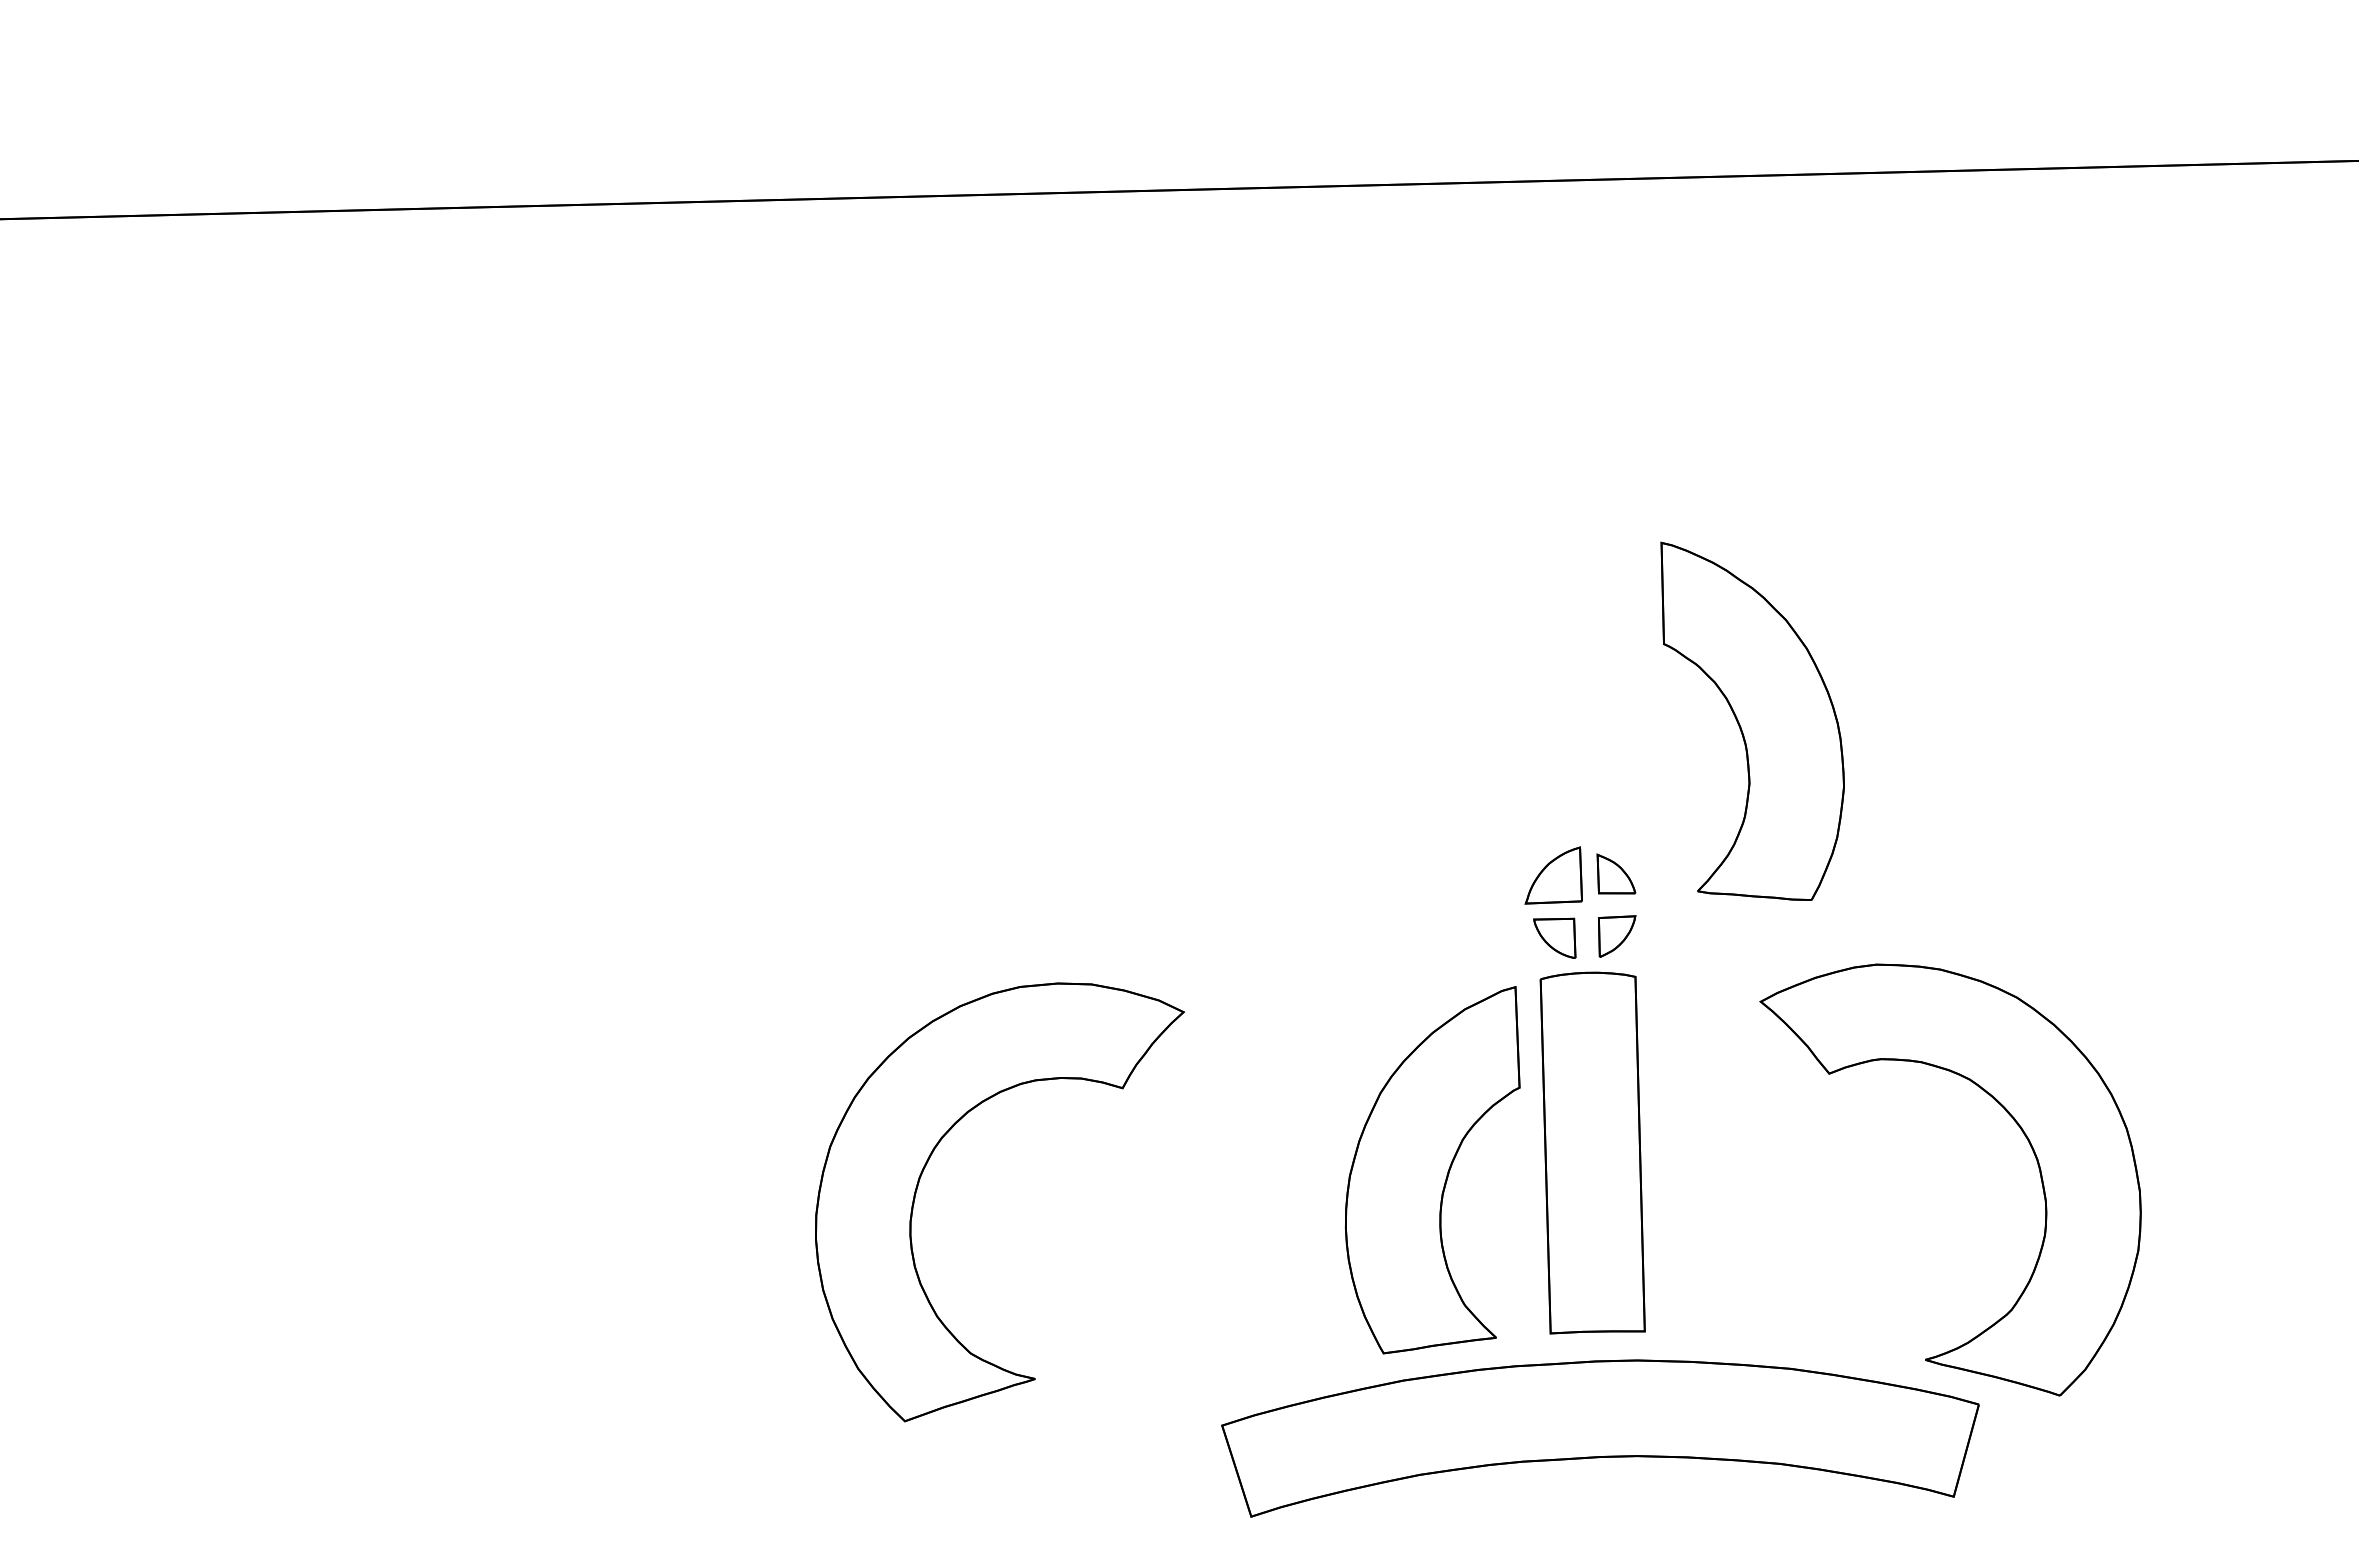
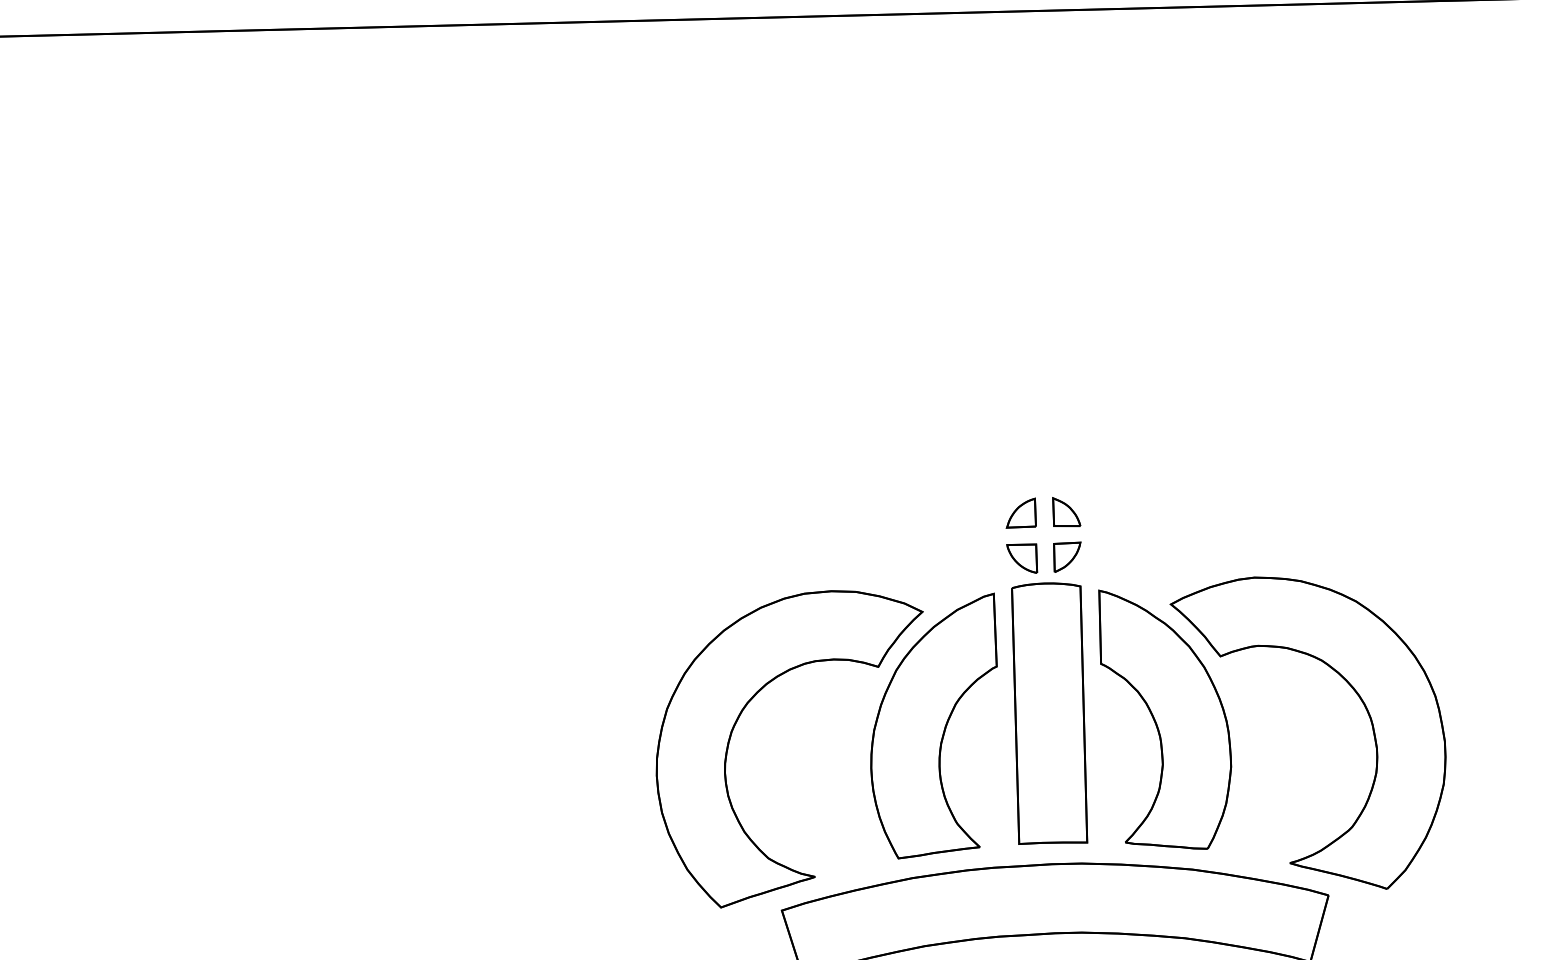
part: (1752, 720) -> (1165, 719), moved
part: (1553, 875) -> (1021, 513), size x0.71
part: (926, 1165) -> (736, 722), moved

